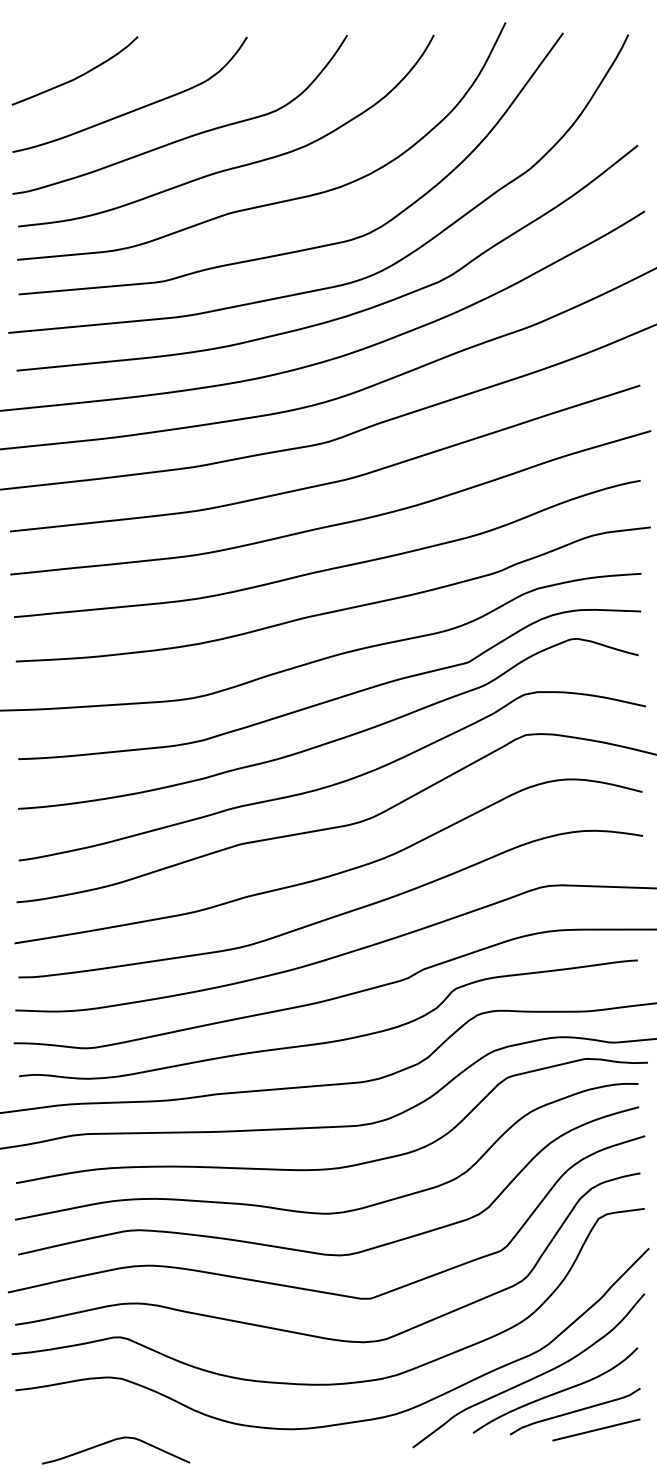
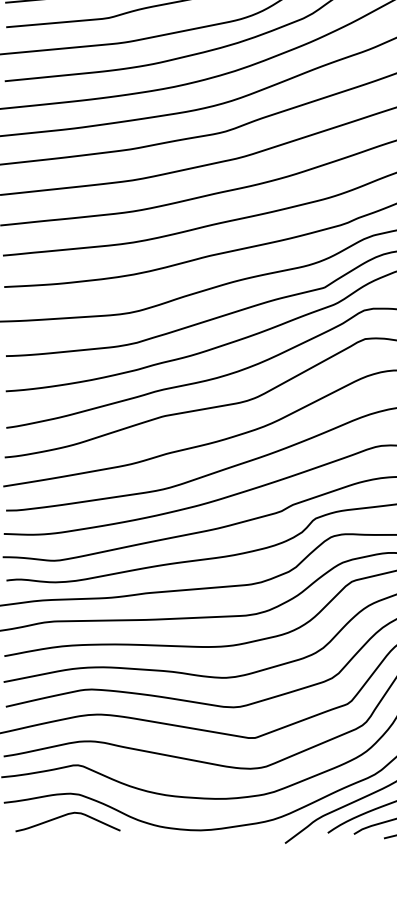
curve: (113, 1441) -> (66, 815), moved

